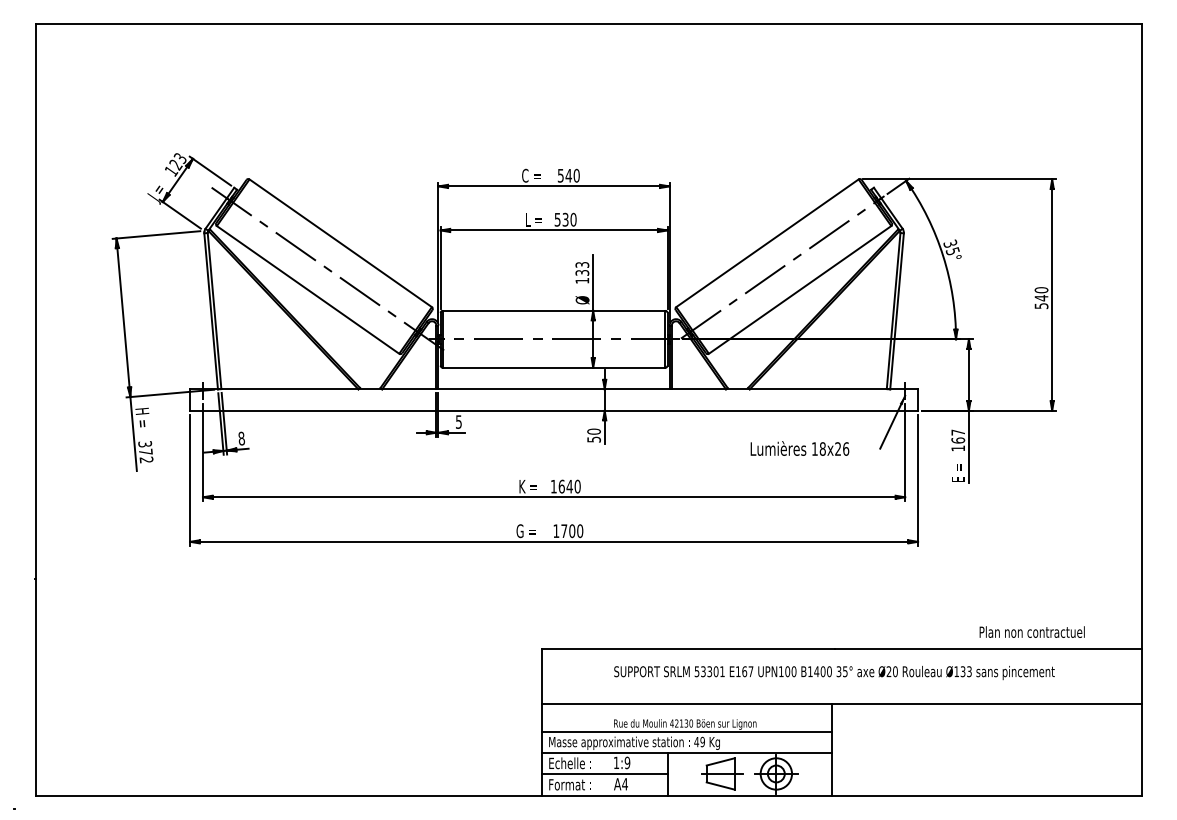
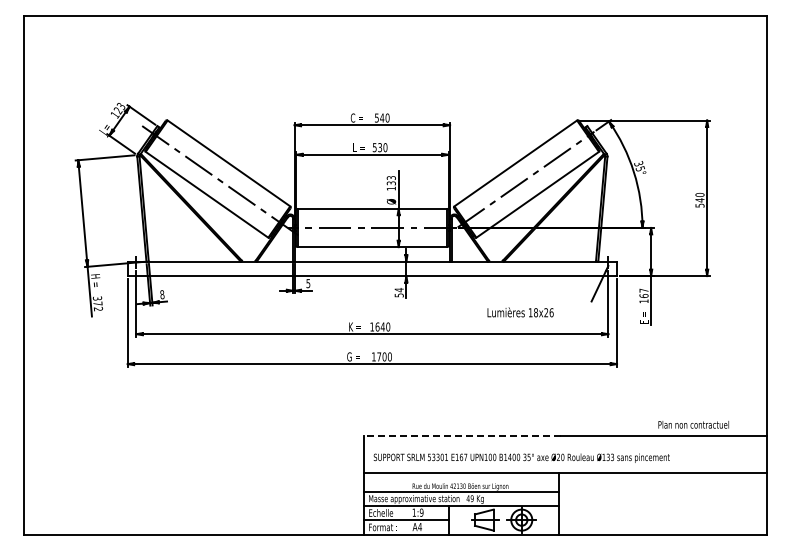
text: (592, 432) -> (398, 290), 50 -> 54
text: (799, 448) -> (520, 312), moved
line: (688, 649) -> (462, 436), solid -> dashed
text: (833, 671) -> (521, 457), moved

